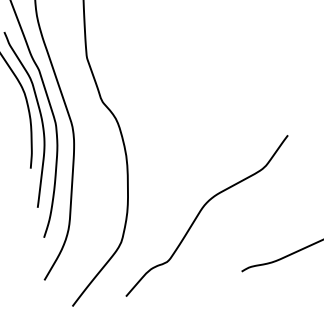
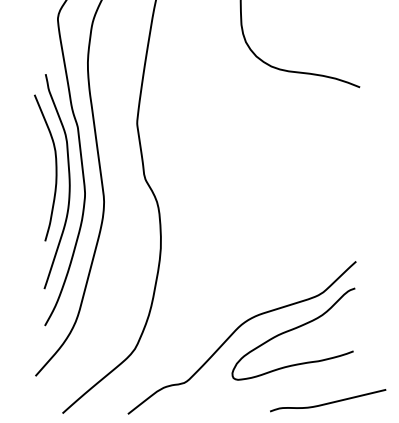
curve: (246, 201) -> (292, 330), added

